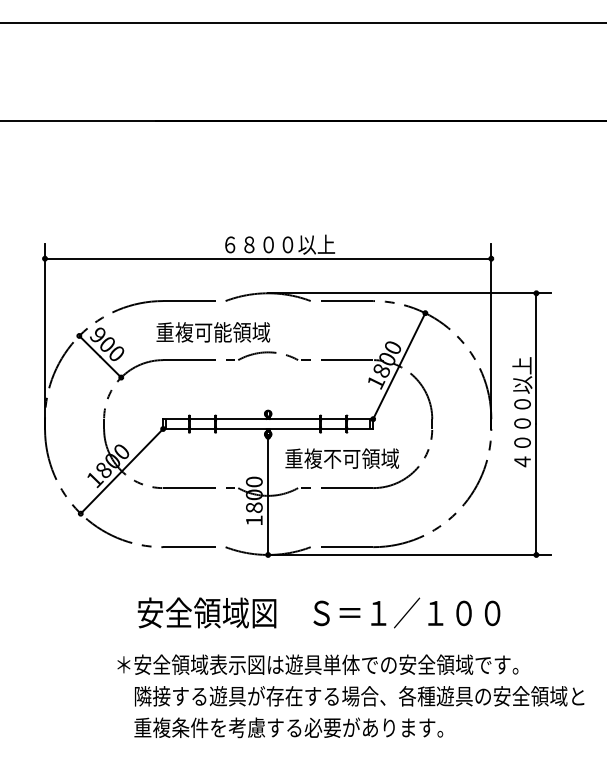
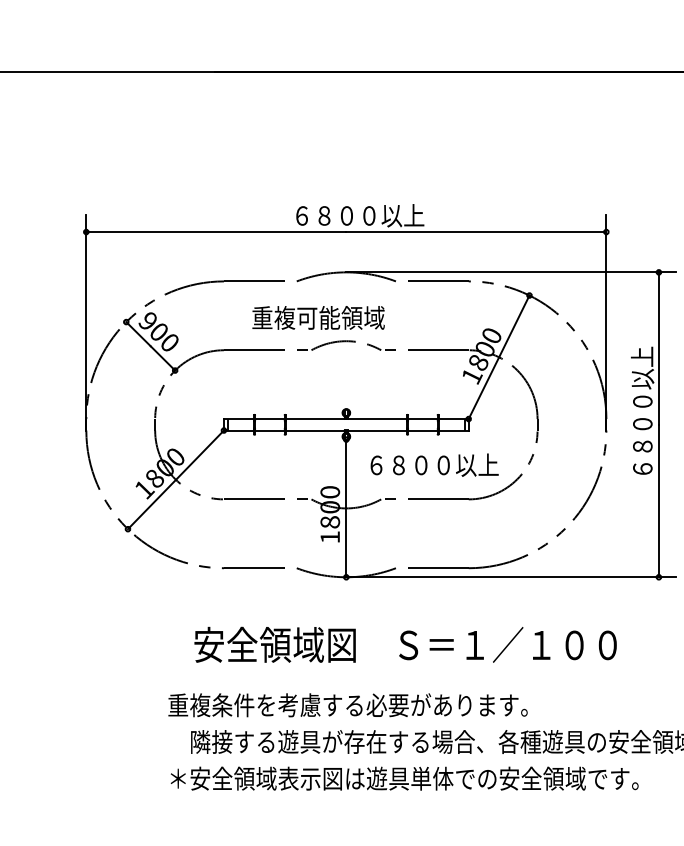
text: (213, 332) -> (318, 318), moved
text: (522, 452) -> (642, 457), ４０００以上 -> ６８００以上
text: (342, 458) -> (432, 464), 重複不可領域 -> ６８００以上
text: (316, 664) -> (402, 704), ＊安全領域表示図は遊具単体での安全領域です。 -> 重複条件を考慮する必要があります。
text: (317, 727) -> (403, 778), 重複条件を考慮する必要があります。 -> ＊安全領域表示図は遊具単体での安全領域です。

